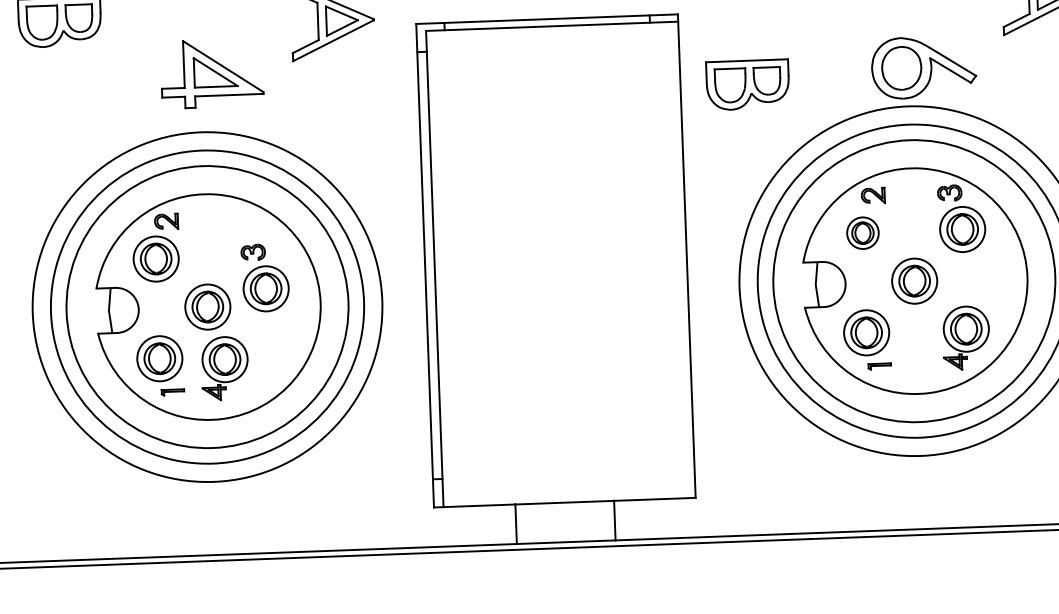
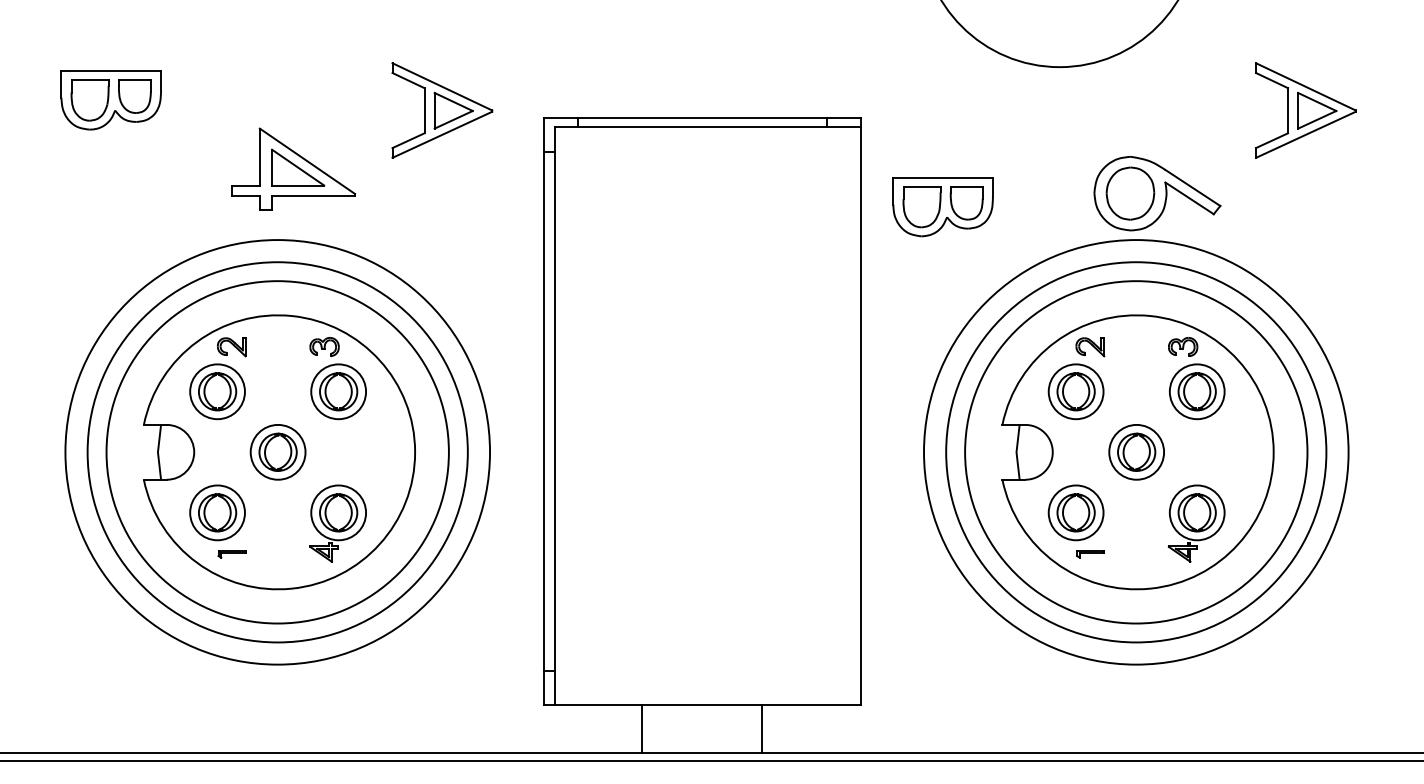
part: (862, 232) -> (1075, 391), size x1.43
part: (264, 277) -> (337, 378), moved
part: (224, 368) -> (337, 523), moved

